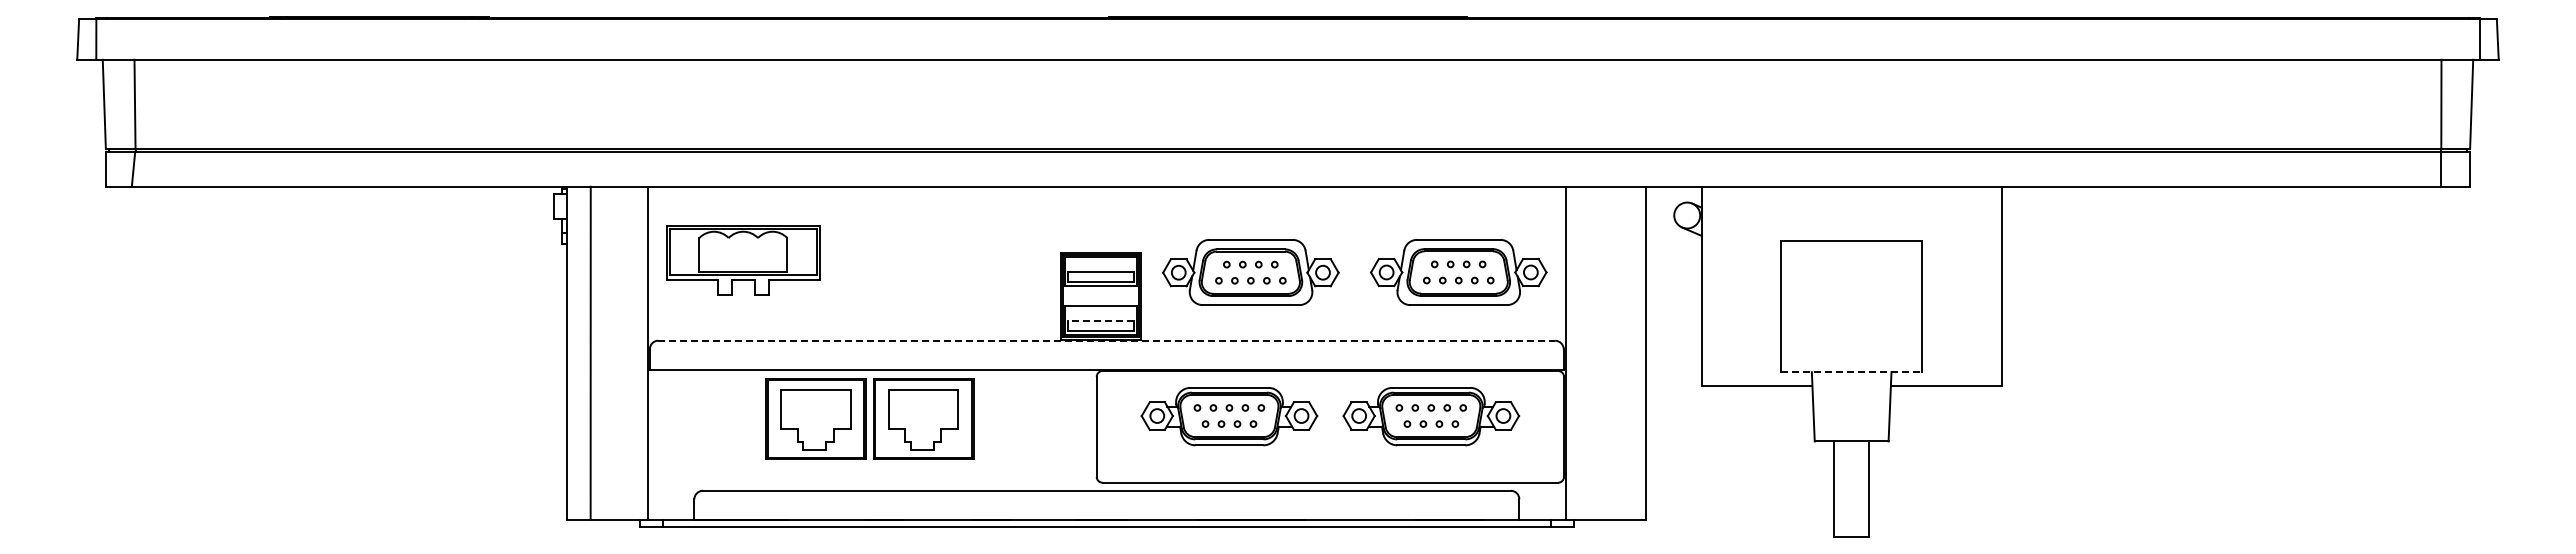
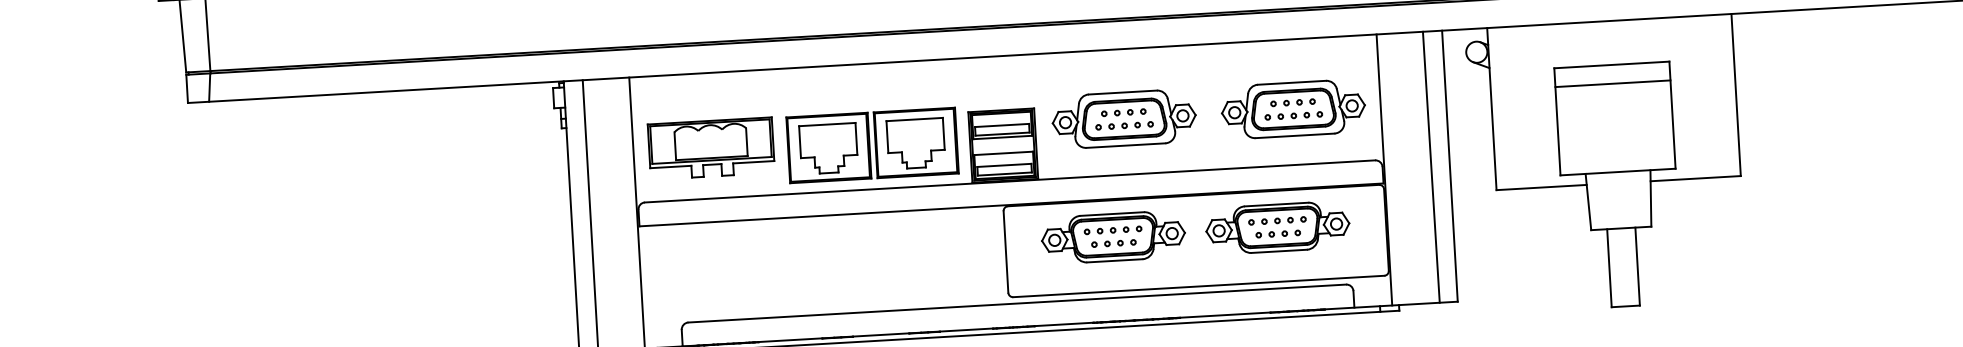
part: (743, 260) -> (711, 148), moved
line: (1851, 263) -> (1612, 83), added
line: (1100, 320) -> (1004, 165), dashed -> solid
line: (1107, 340) -> (1010, 181), dashed -> solid
line: (1623, 352) -> (1431, 166), added
line: (1851, 372) -> (1617, 172), dashed -> solid
part: (869, 418) -> (872, 145), moved

